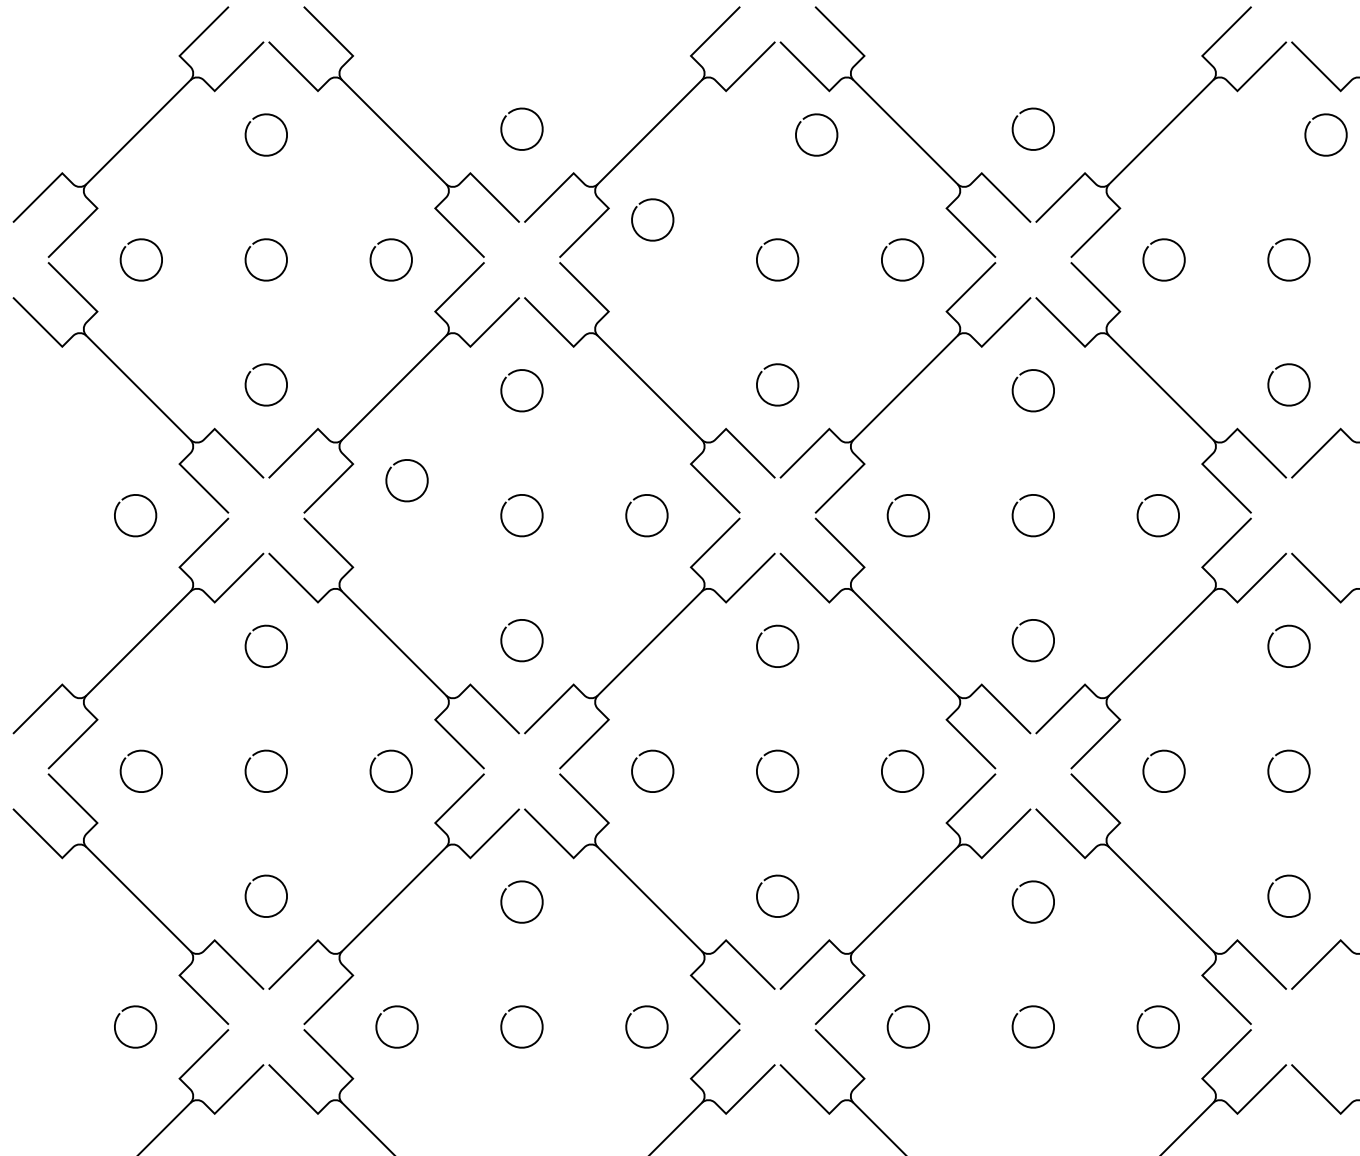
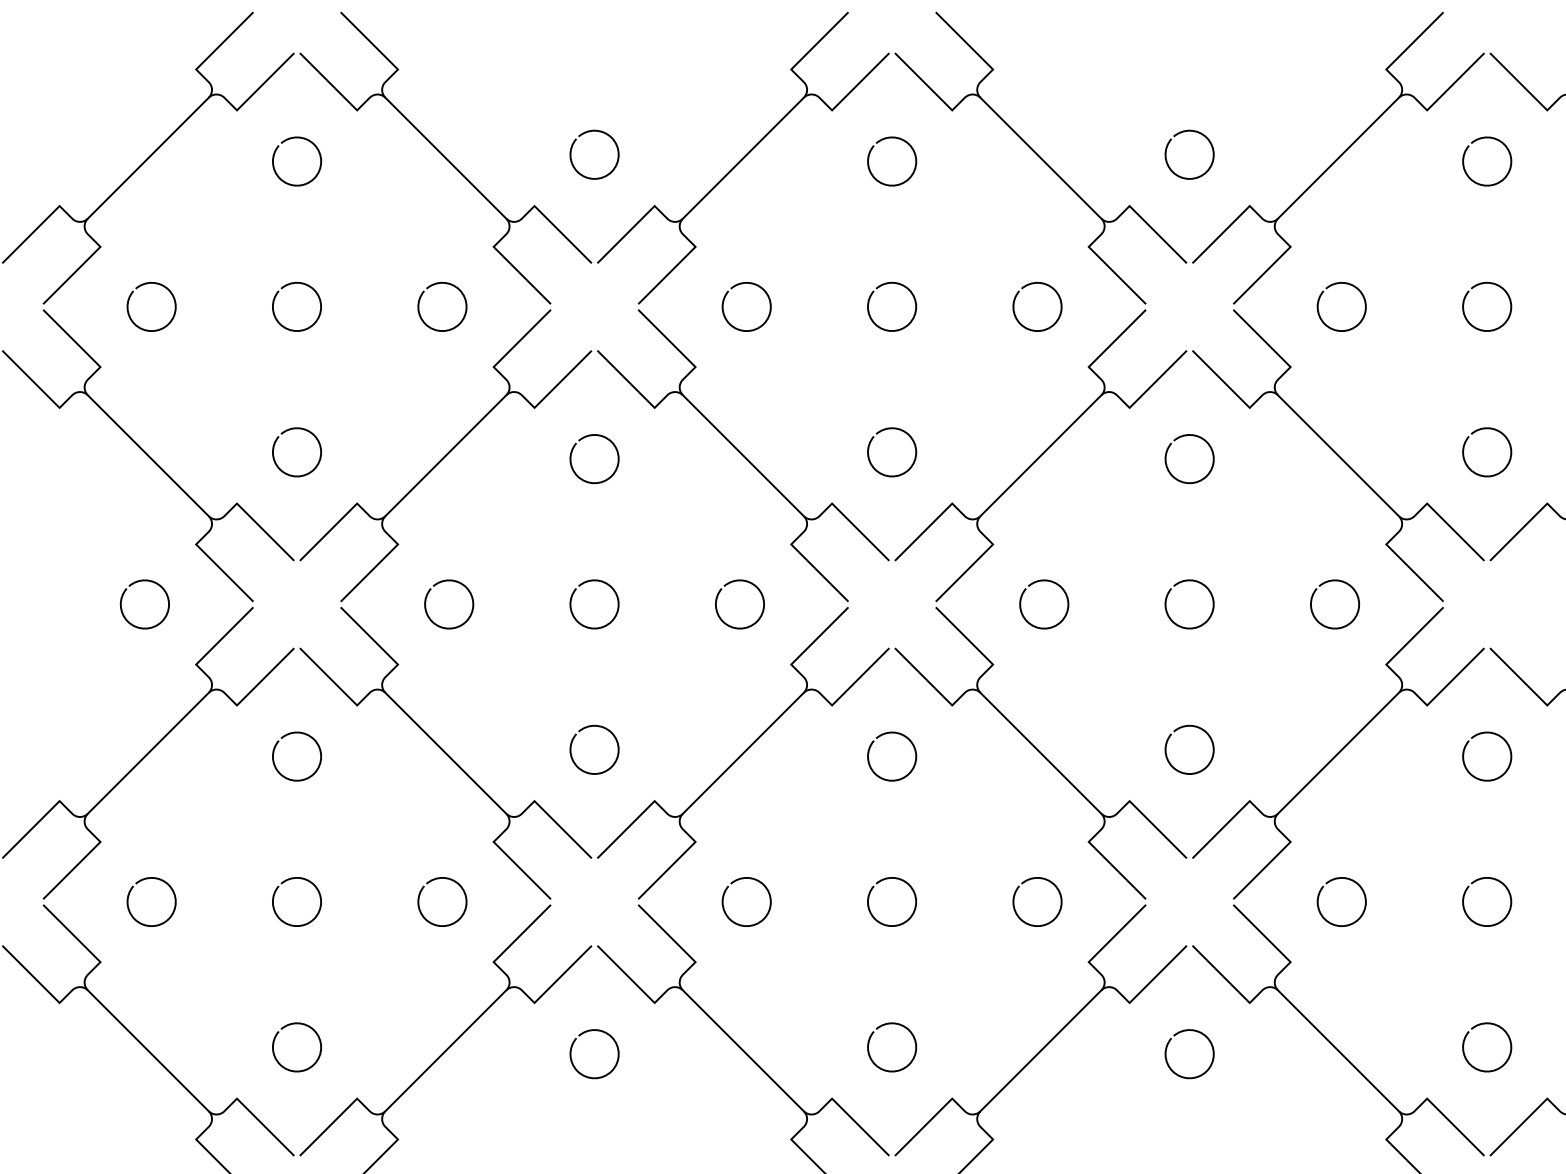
curve: (806, 118) -> (880, 142), moved
curve: (1307, 129) -> (1465, 155), moved
curve: (642, 203) -> (734, 287), moved
curve: (390, 470) -> (429, 592), moved

